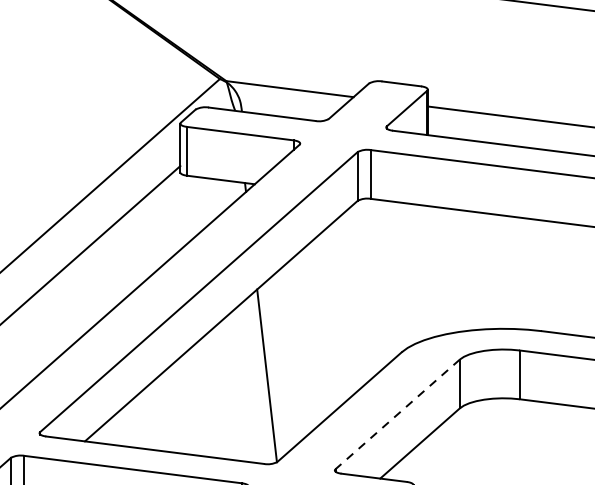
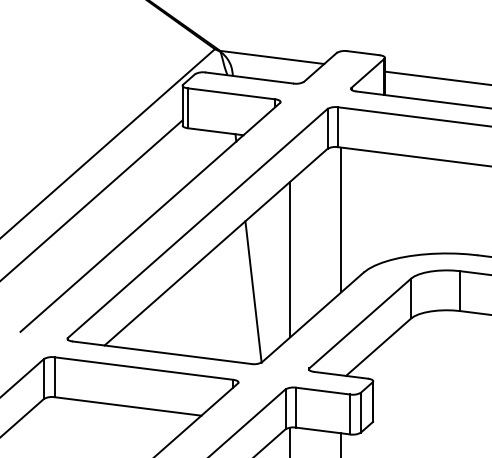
line: (374, 287) -> (341, 219), added
line: (312, 336) -> (290, 259), added
line: (397, 414) -> (360, 323), dashed -> solid

